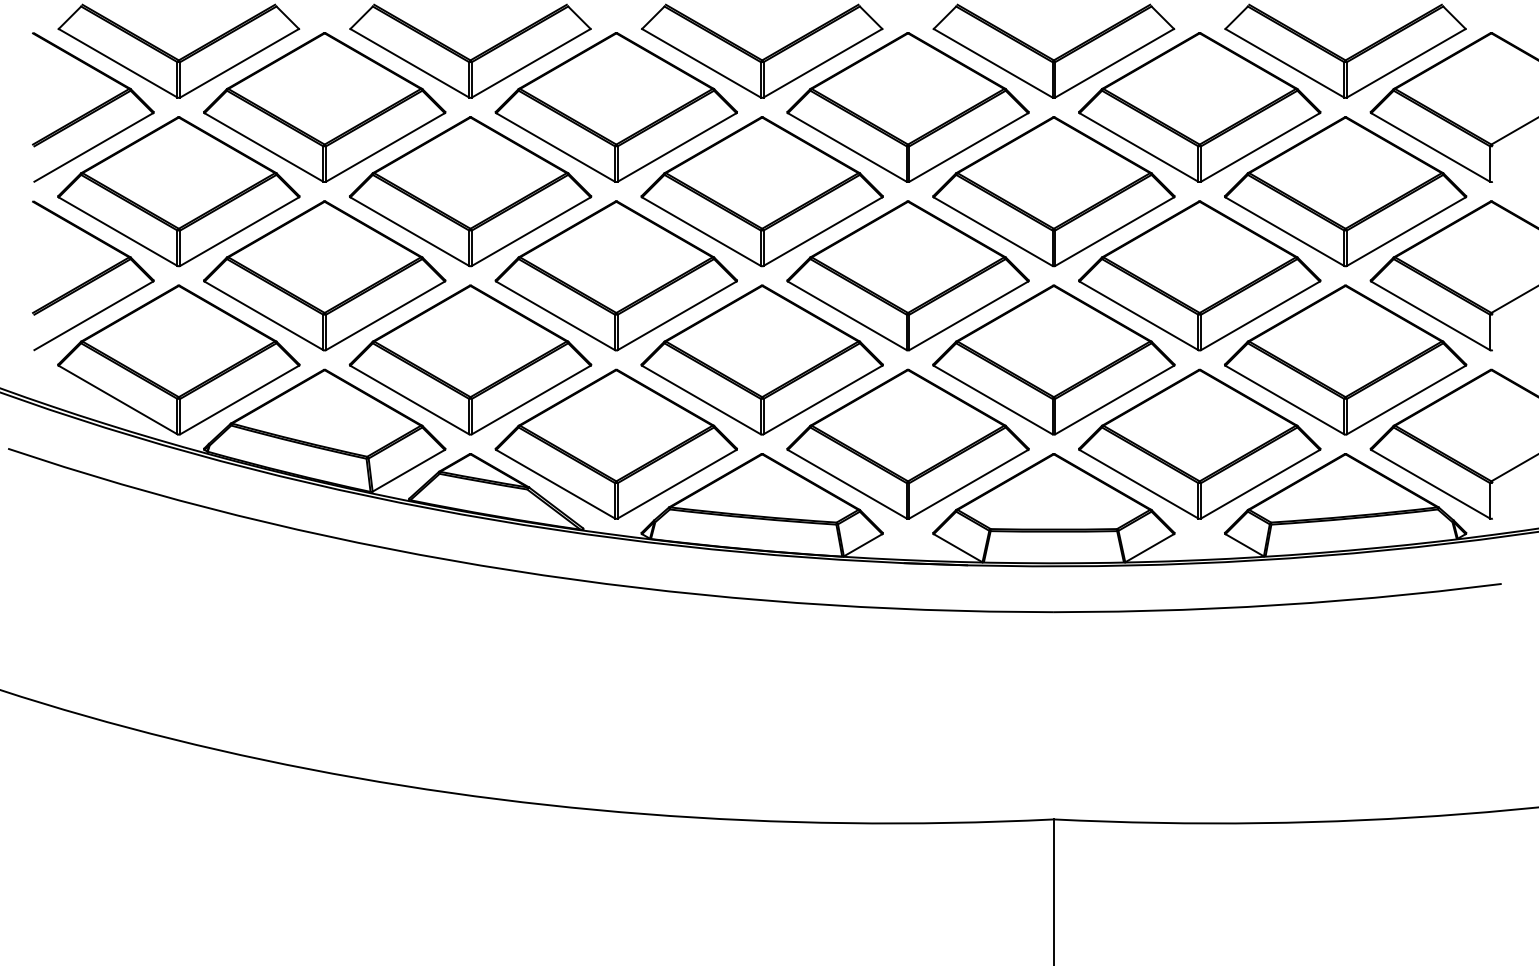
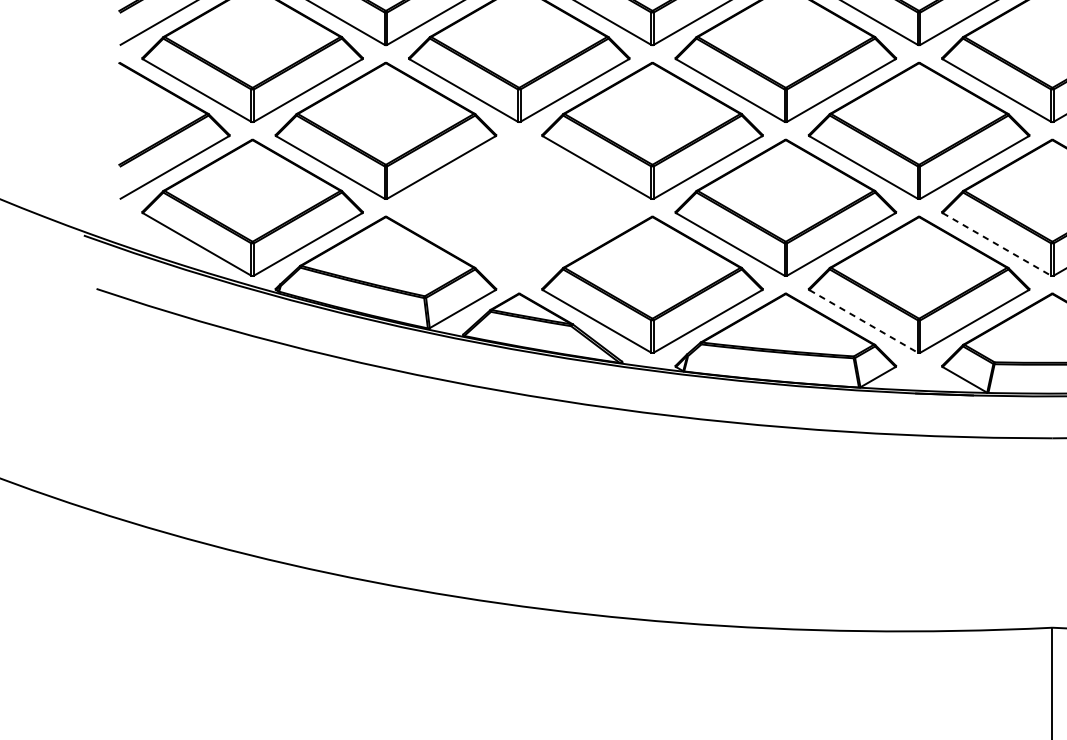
part: (470, 359) -> (519, 207), removed
line: (993, 400) -> (997, 244), solid -> dashed
line: (847, 484) -> (863, 321), solid -> dashed

